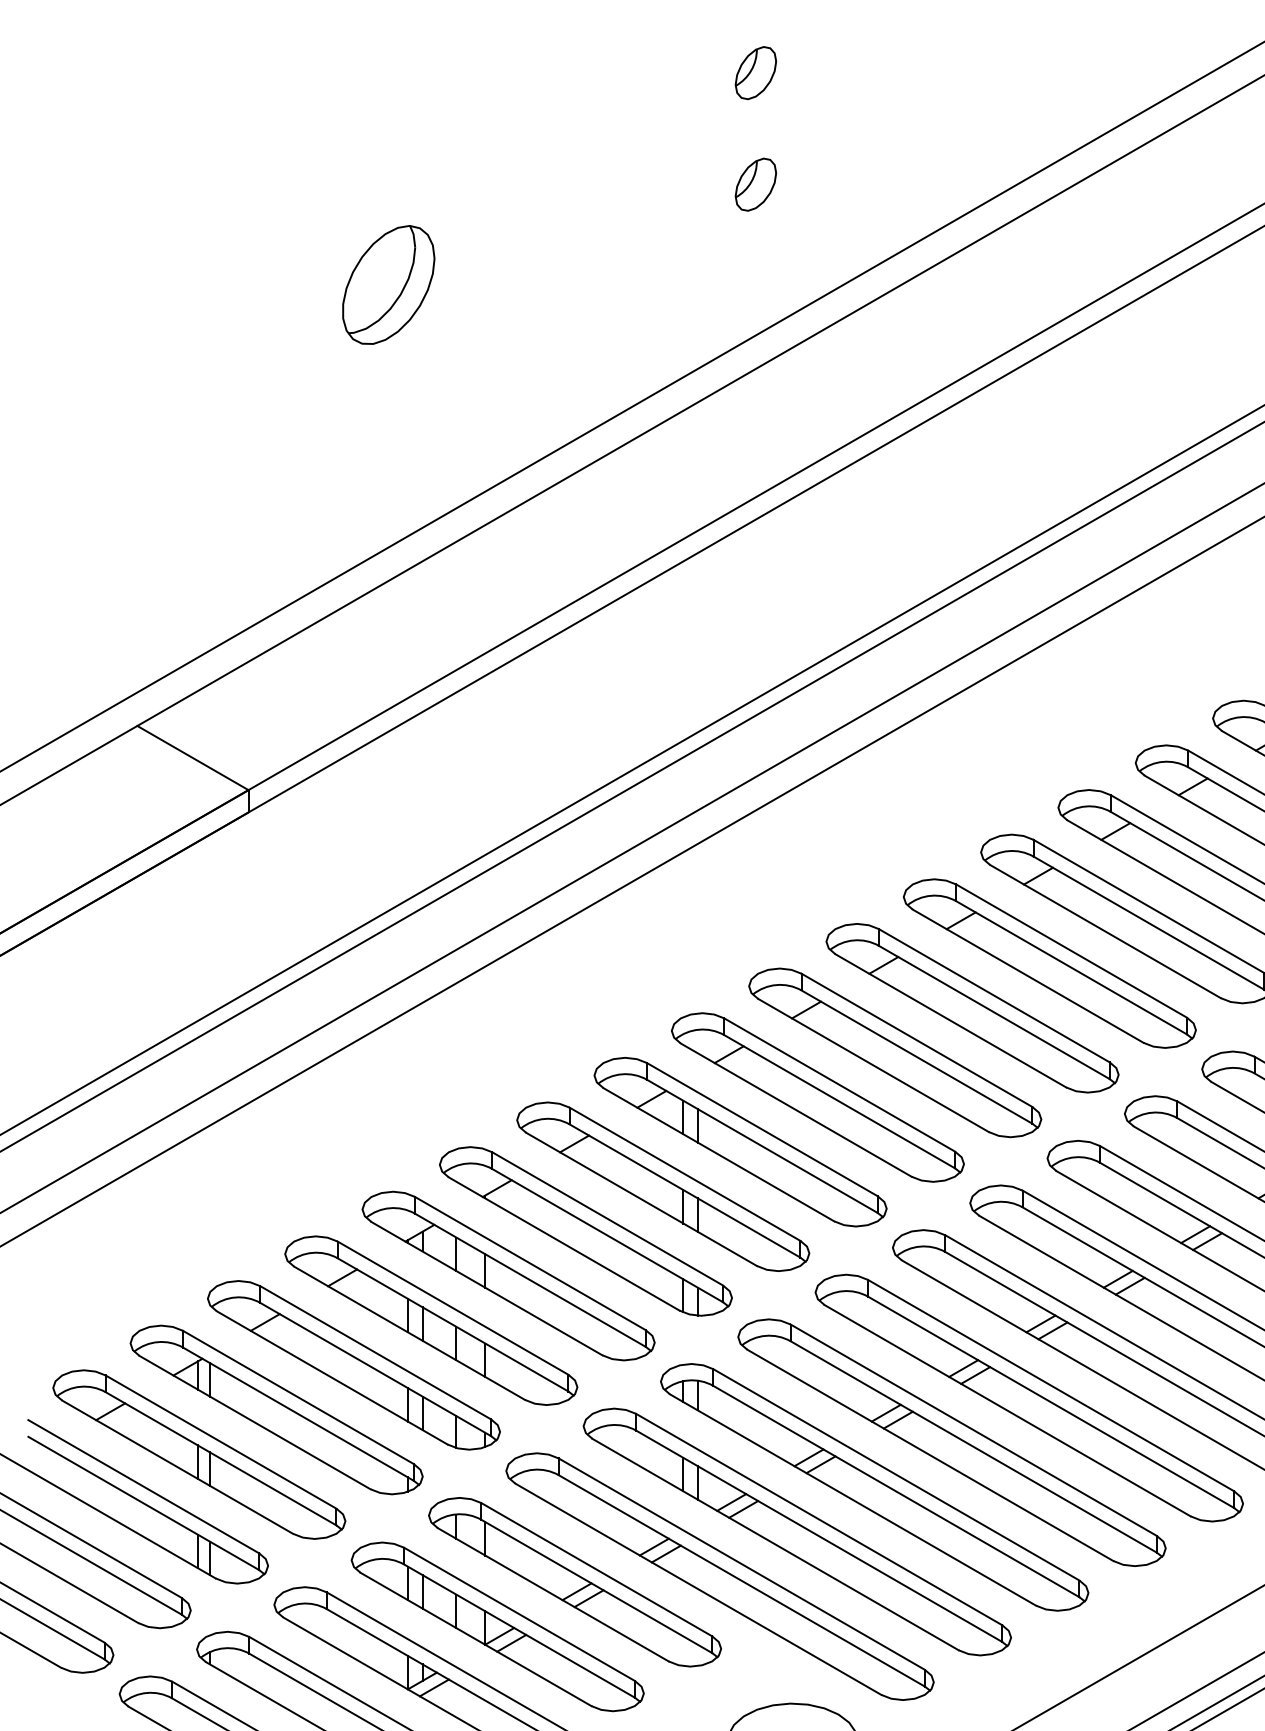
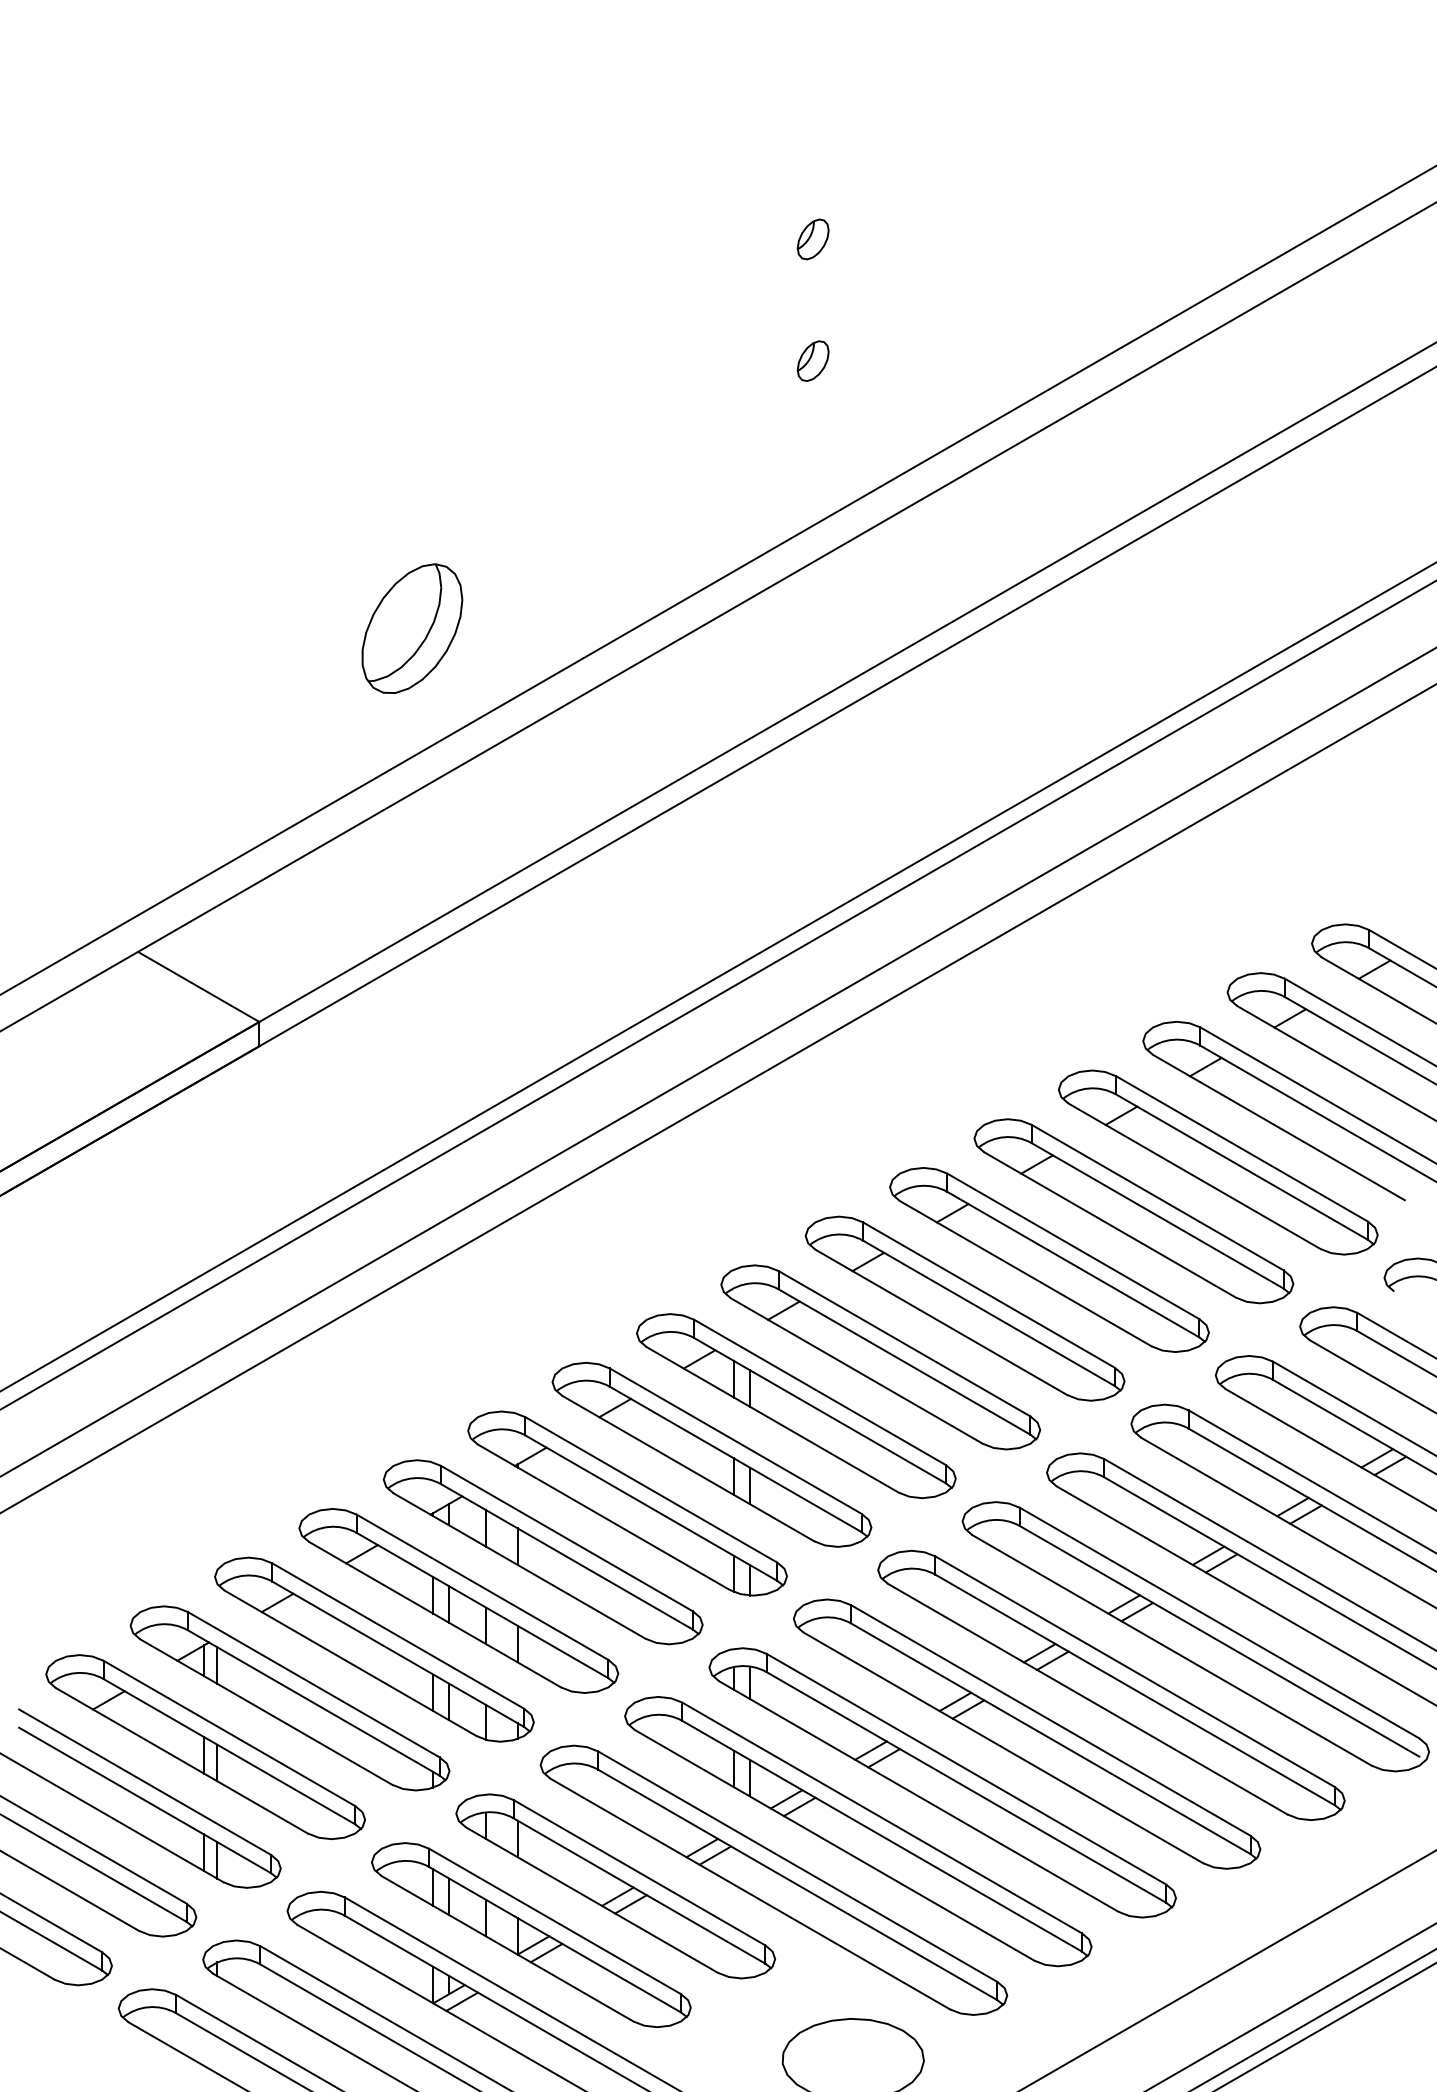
part: (756, 73) -> (813, 239), size x0.7
part: (756, 184) -> (813, 360), size x0.7
part: (388, 284) -> (412, 628), moved

